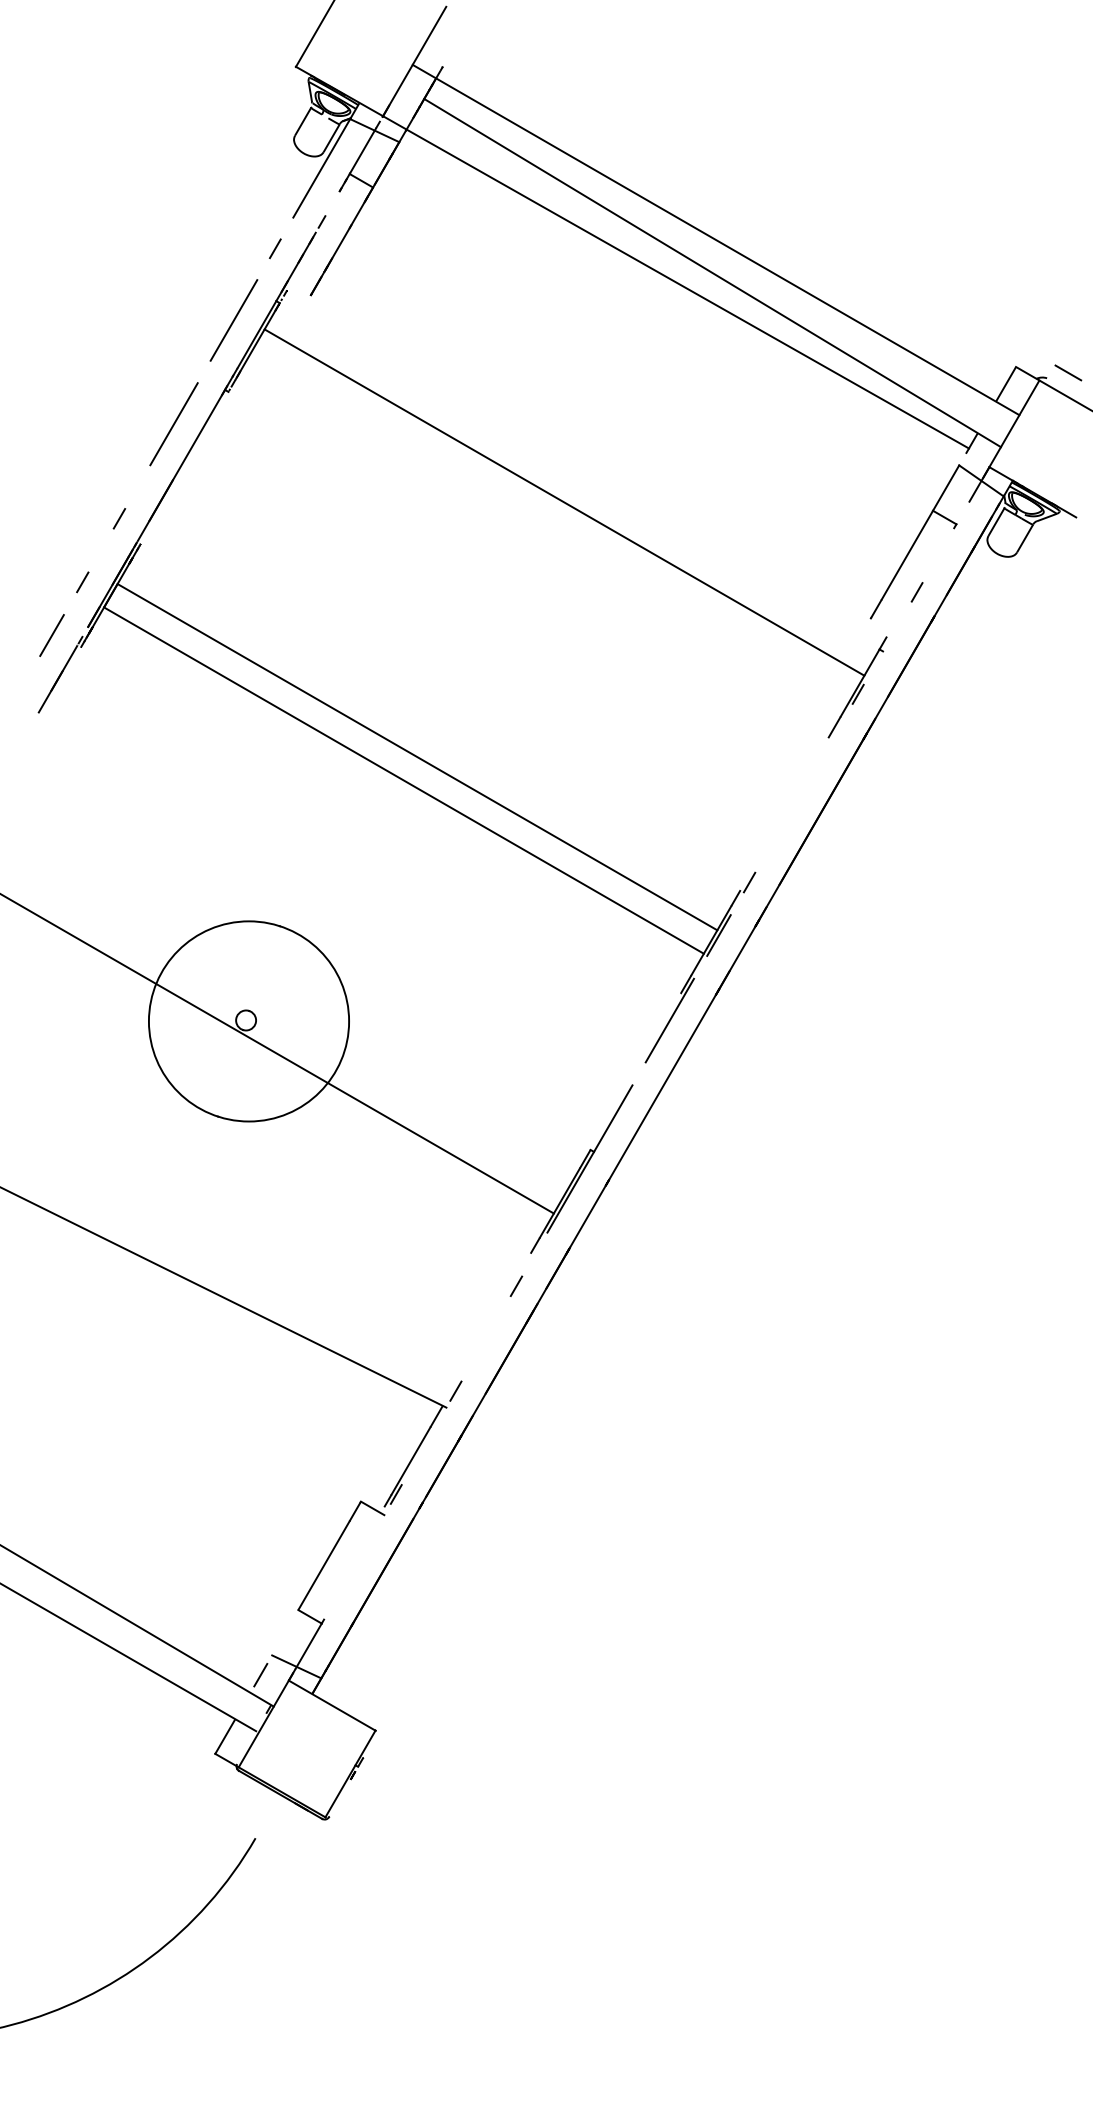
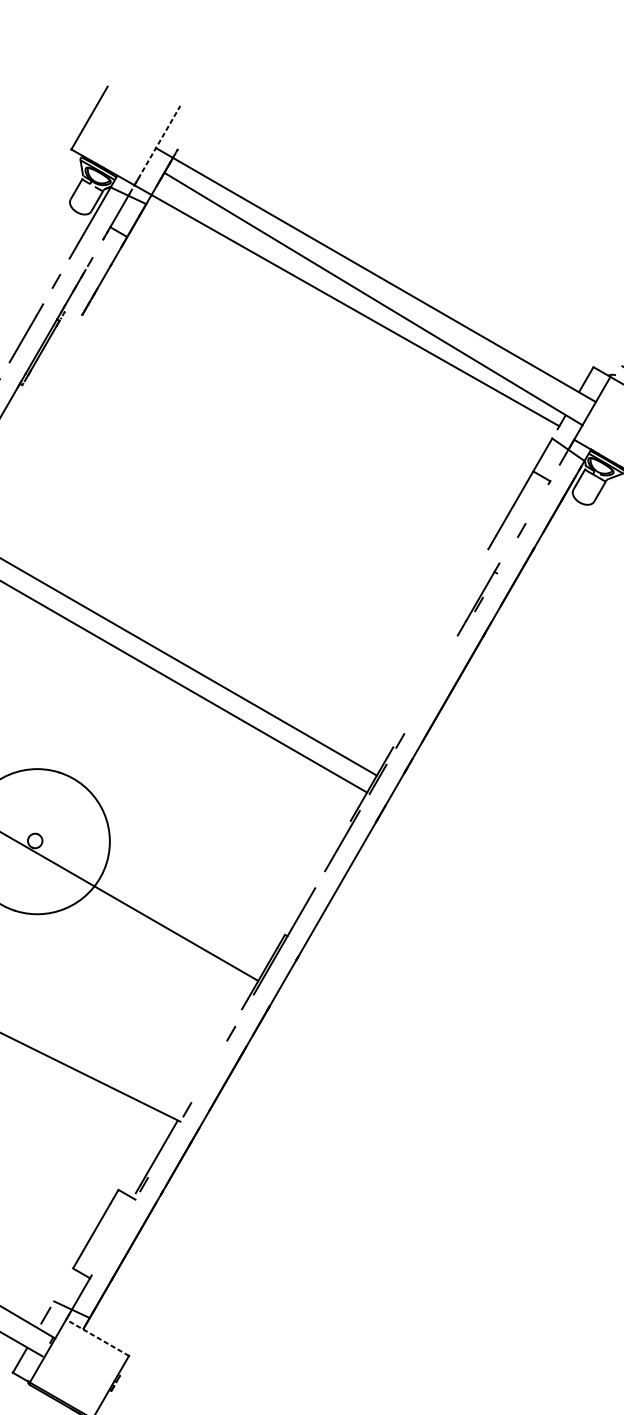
line: (414, 61) -> (157, 145), solid -> dashed
line: (564, 502) -> (266, 465), removed
line: (331, 1705) -> (97, 1337), solid -> dashed

